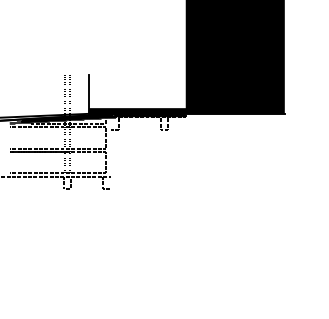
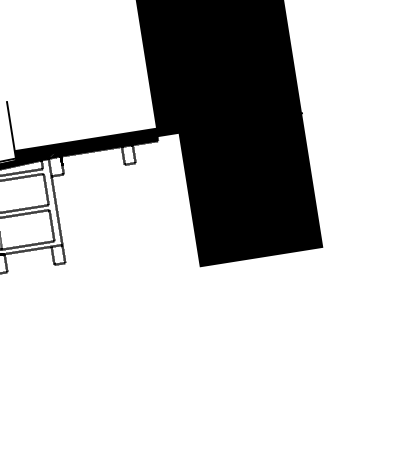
line: (110, 152) -> (56, 210), added
fill: (242, 159) -> (250, 189), added

